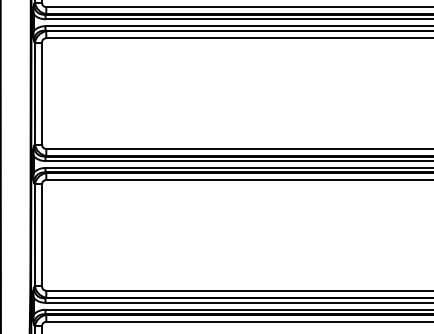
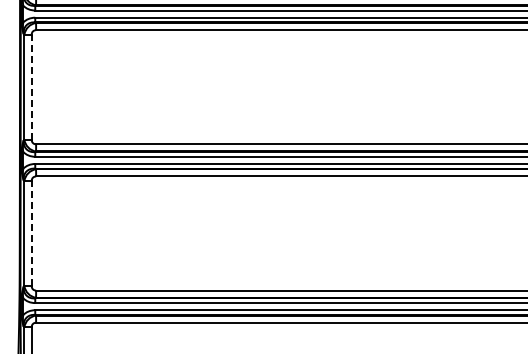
line: (41, 93) -> (31, 87), solid -> dashed
line: (41, 235) -> (31, 233), solid -> dashed

